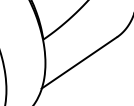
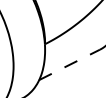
line: (79, 62) -> (69, 64), solid -> dashed

